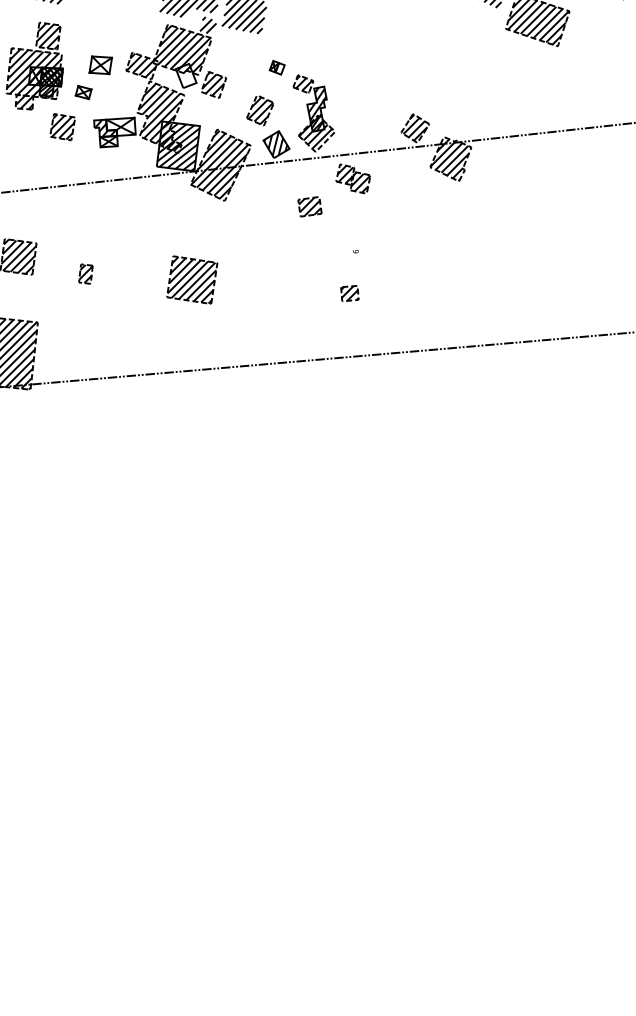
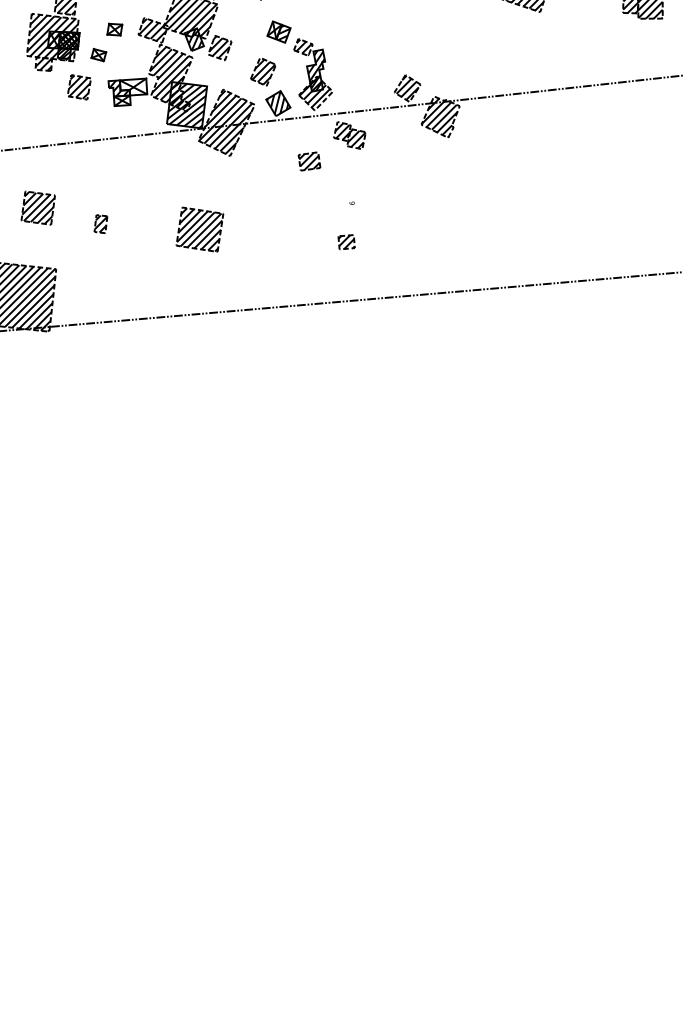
part: (100, 65) -> (114, 29), size x0.71
part: (276, 67) -> (278, 31), size x1.67
hatch: (185, 76) -> (193, 40), added

